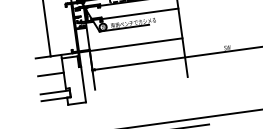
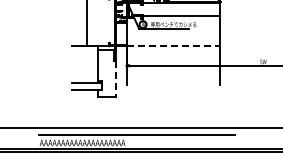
line: (136, 44) -> (173, 46), solid -> dashed
line: (50, 74) -> (84, 64), removed
line: (83, 84) -> (115, 78), solid -> dashed

